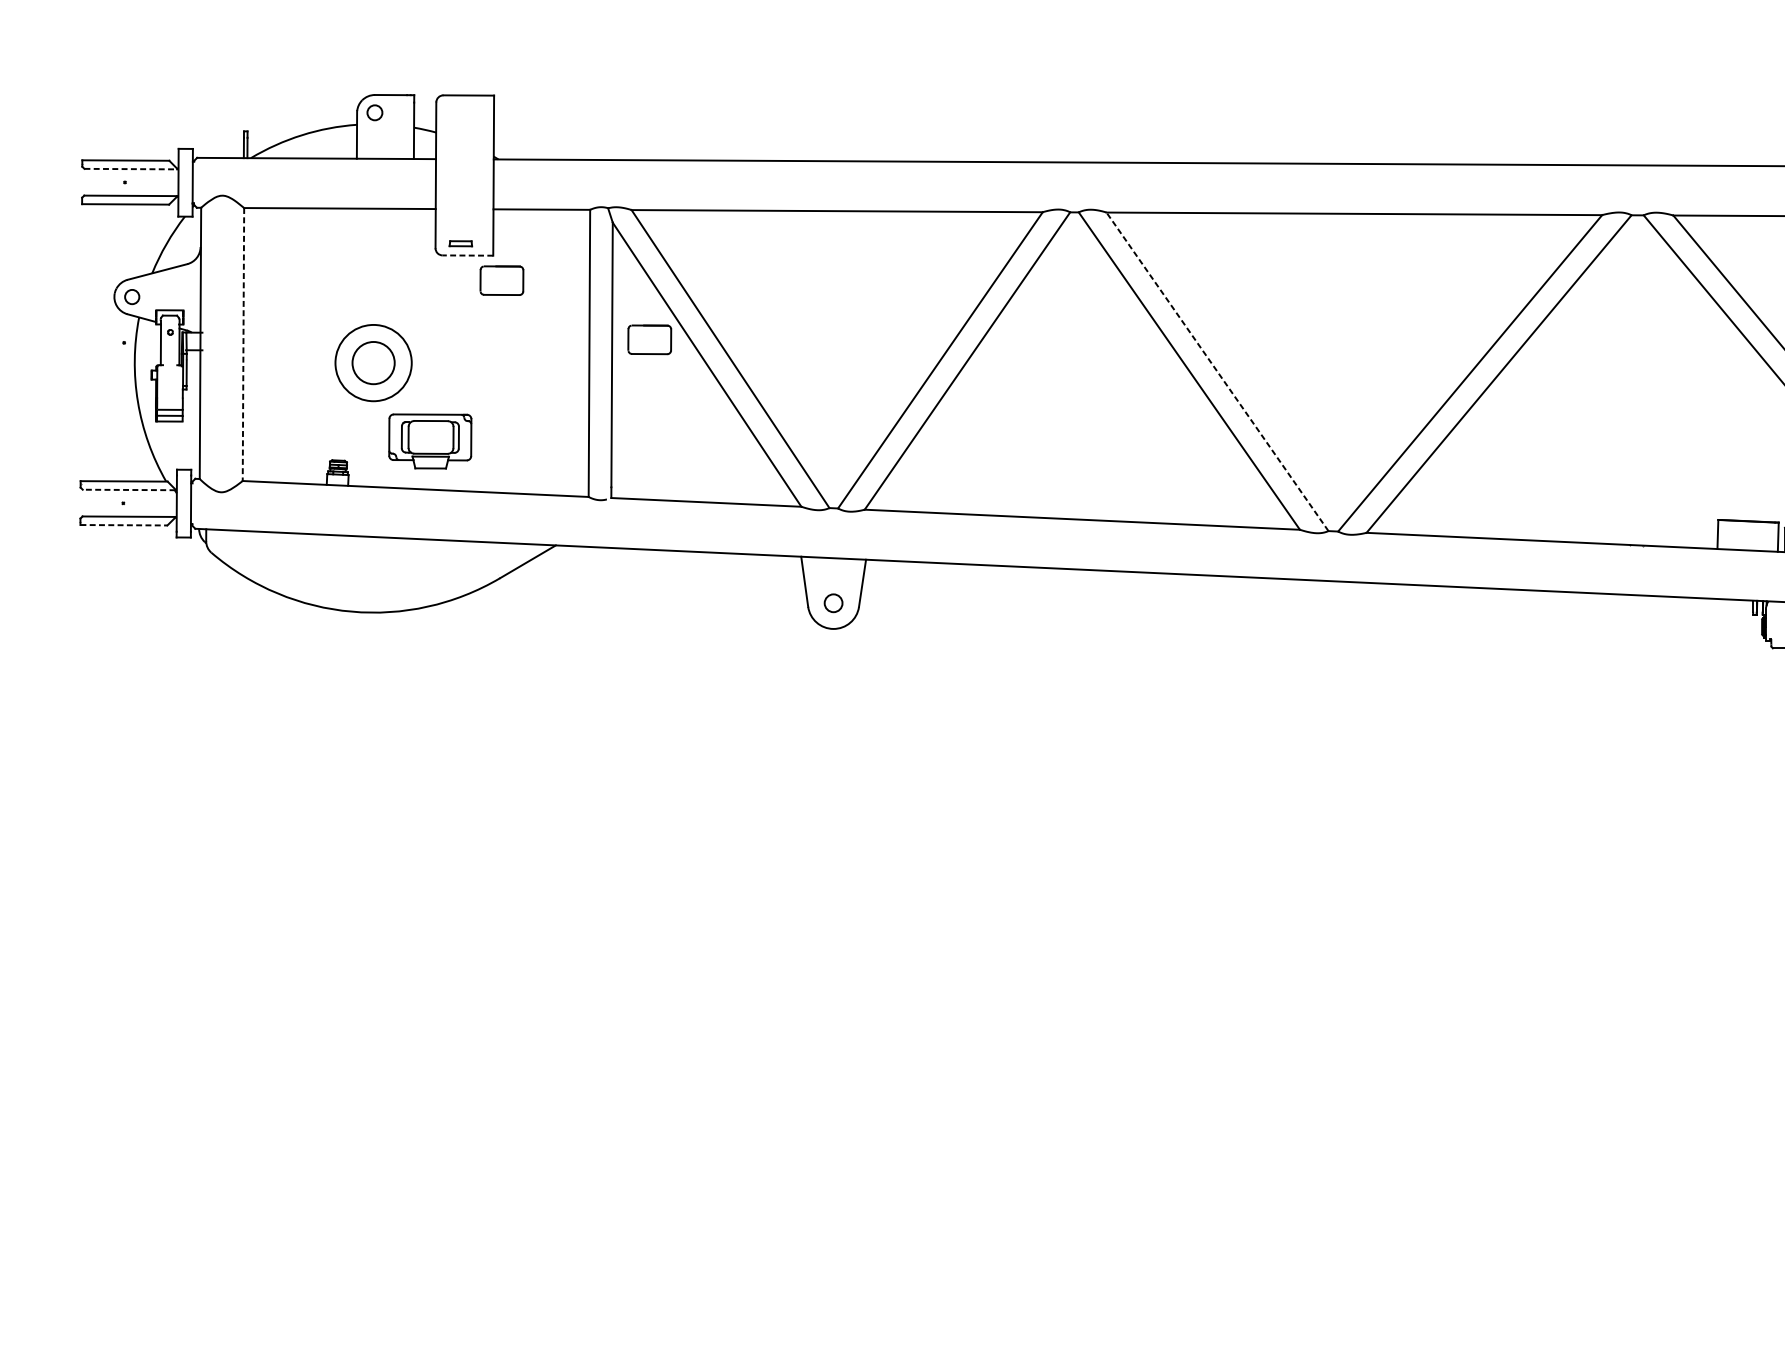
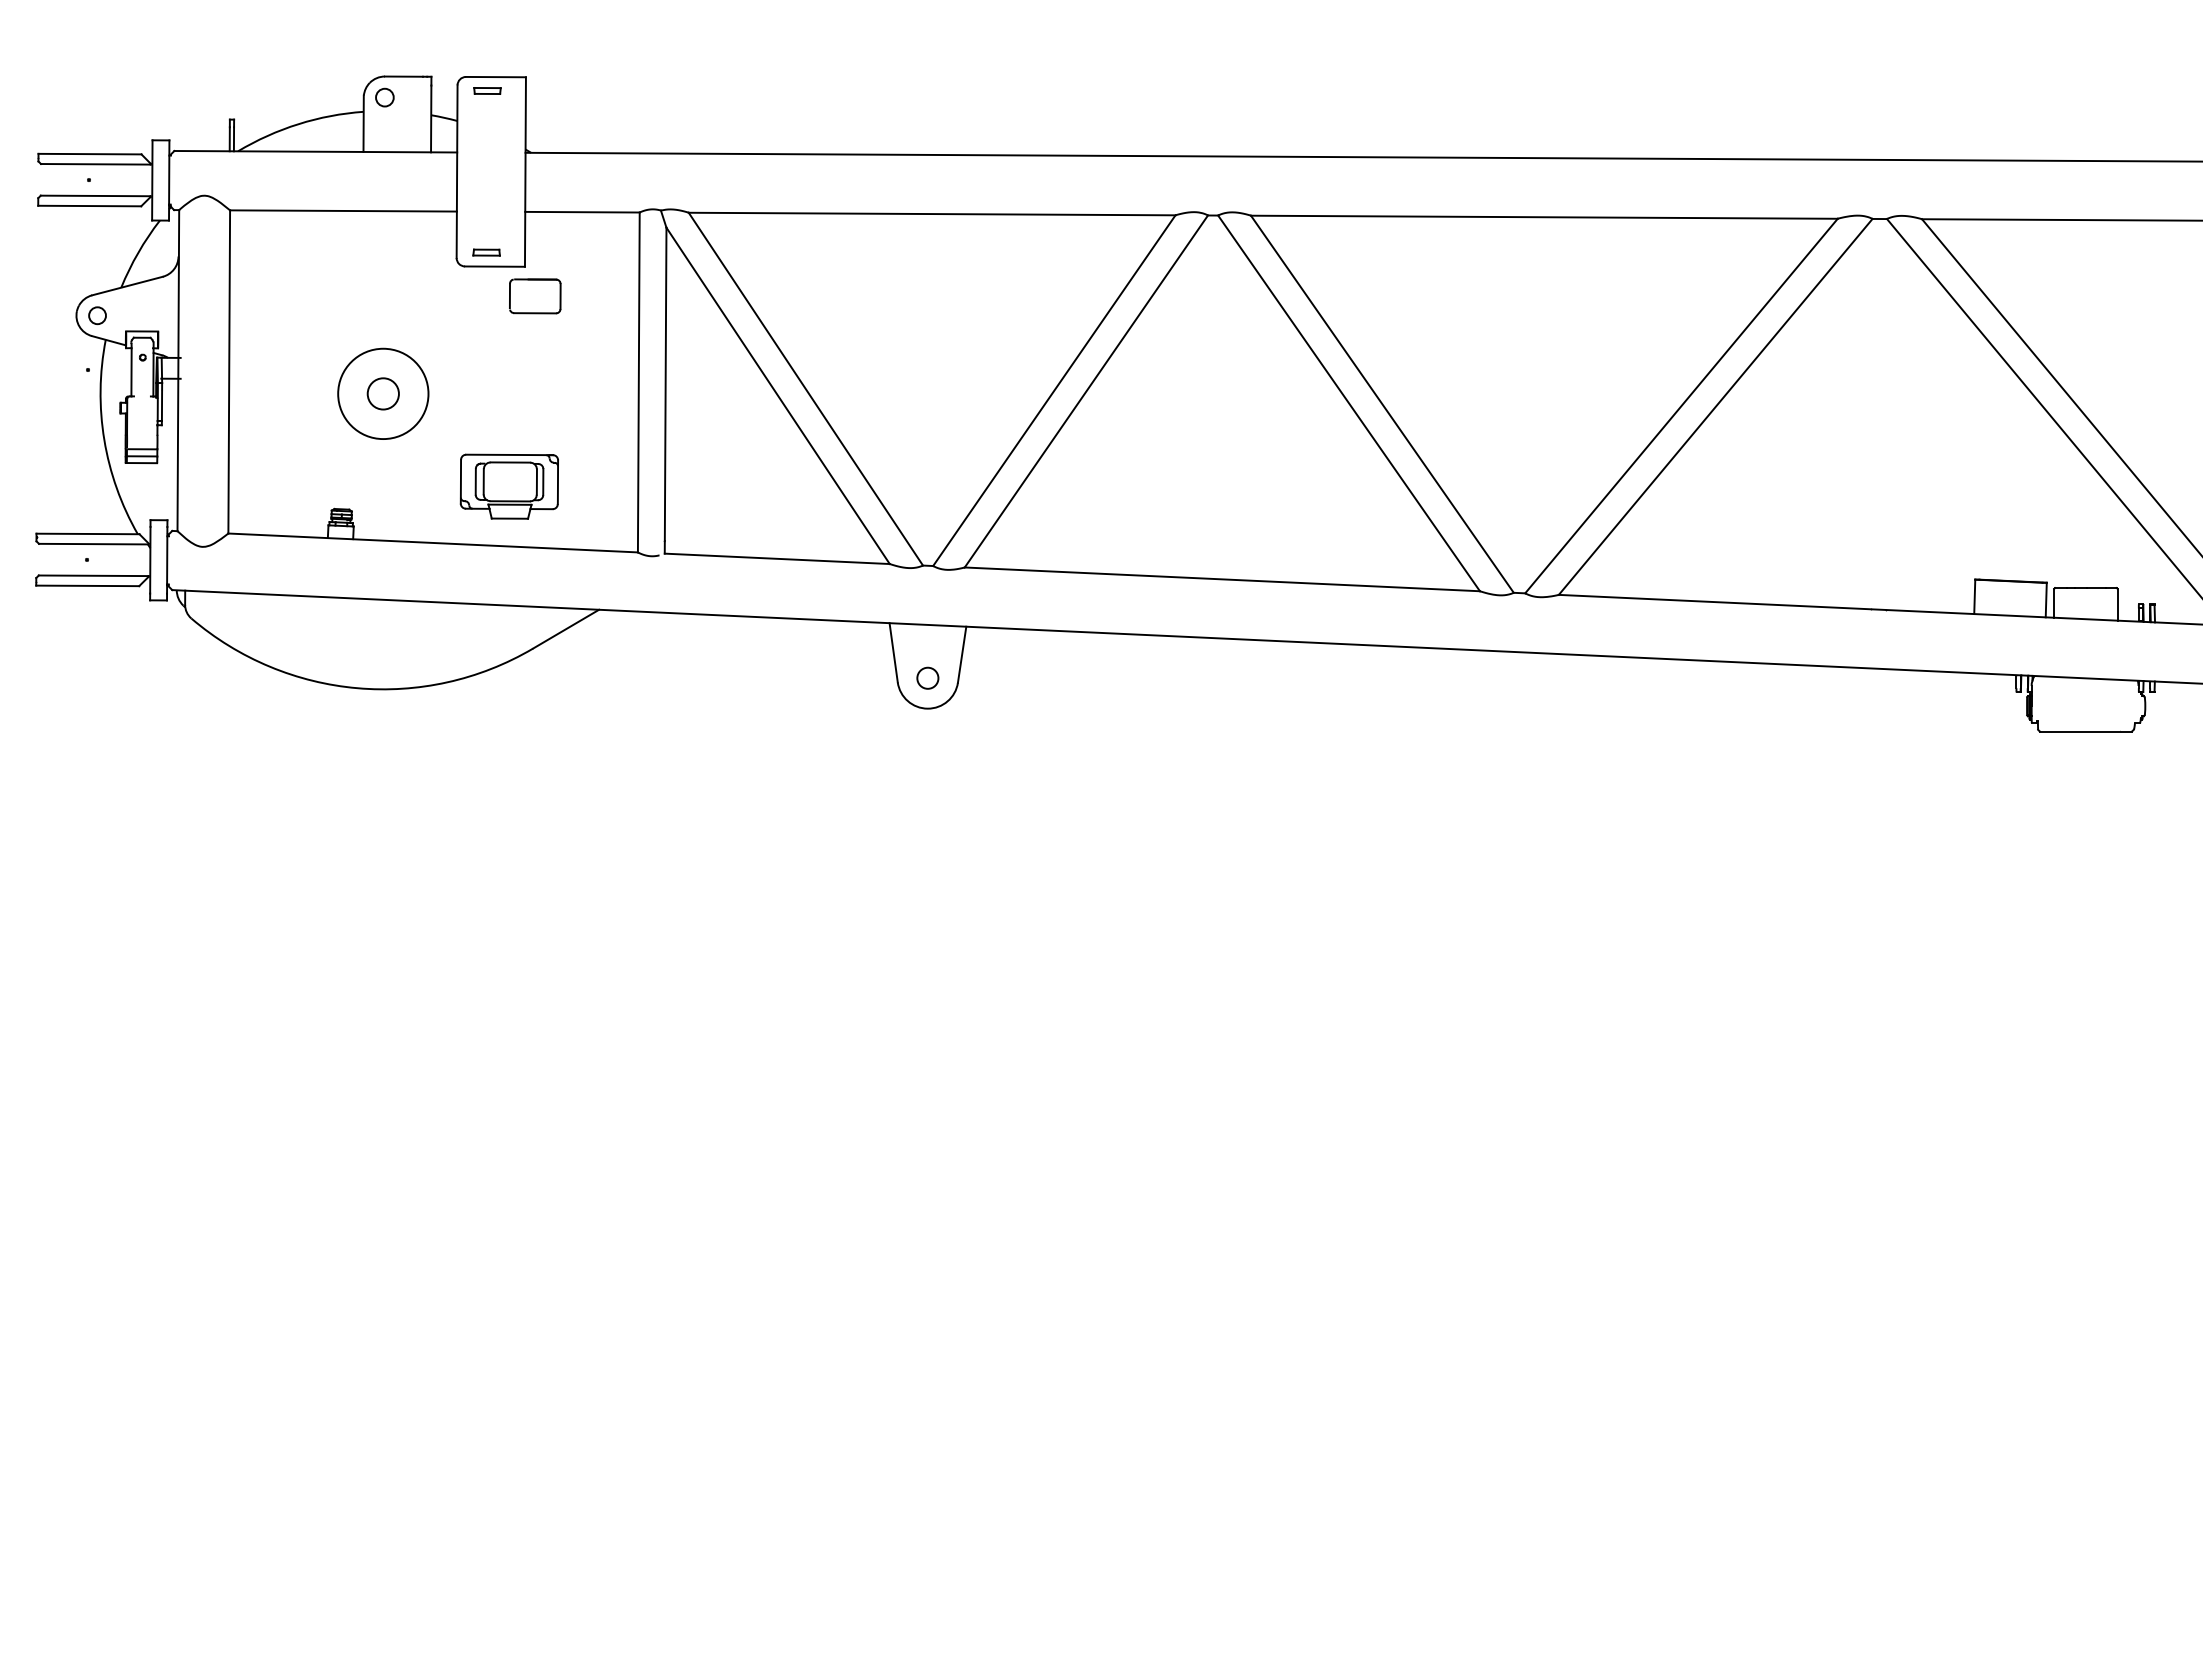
part: (461, 106) -> (487, 90), added
line: (130, 169) -> (95, 164), dashed -> solid
line: (468, 255) -> (495, 266), dashed -> solid
part: (649, 339) -> (710, 366), removed
line: (243, 344) -> (229, 371), dashed -> solid
circle: (372, 362) -> (382, 393), size x0.62
line: (1217, 372) -> (1382, 404), dashed -> solid
part: (429, 441) -> (508, 486), moved
line: (128, 490) -> (93, 544), dashed -> solid
line: (124, 524) -> (88, 585), dashed -> solid

